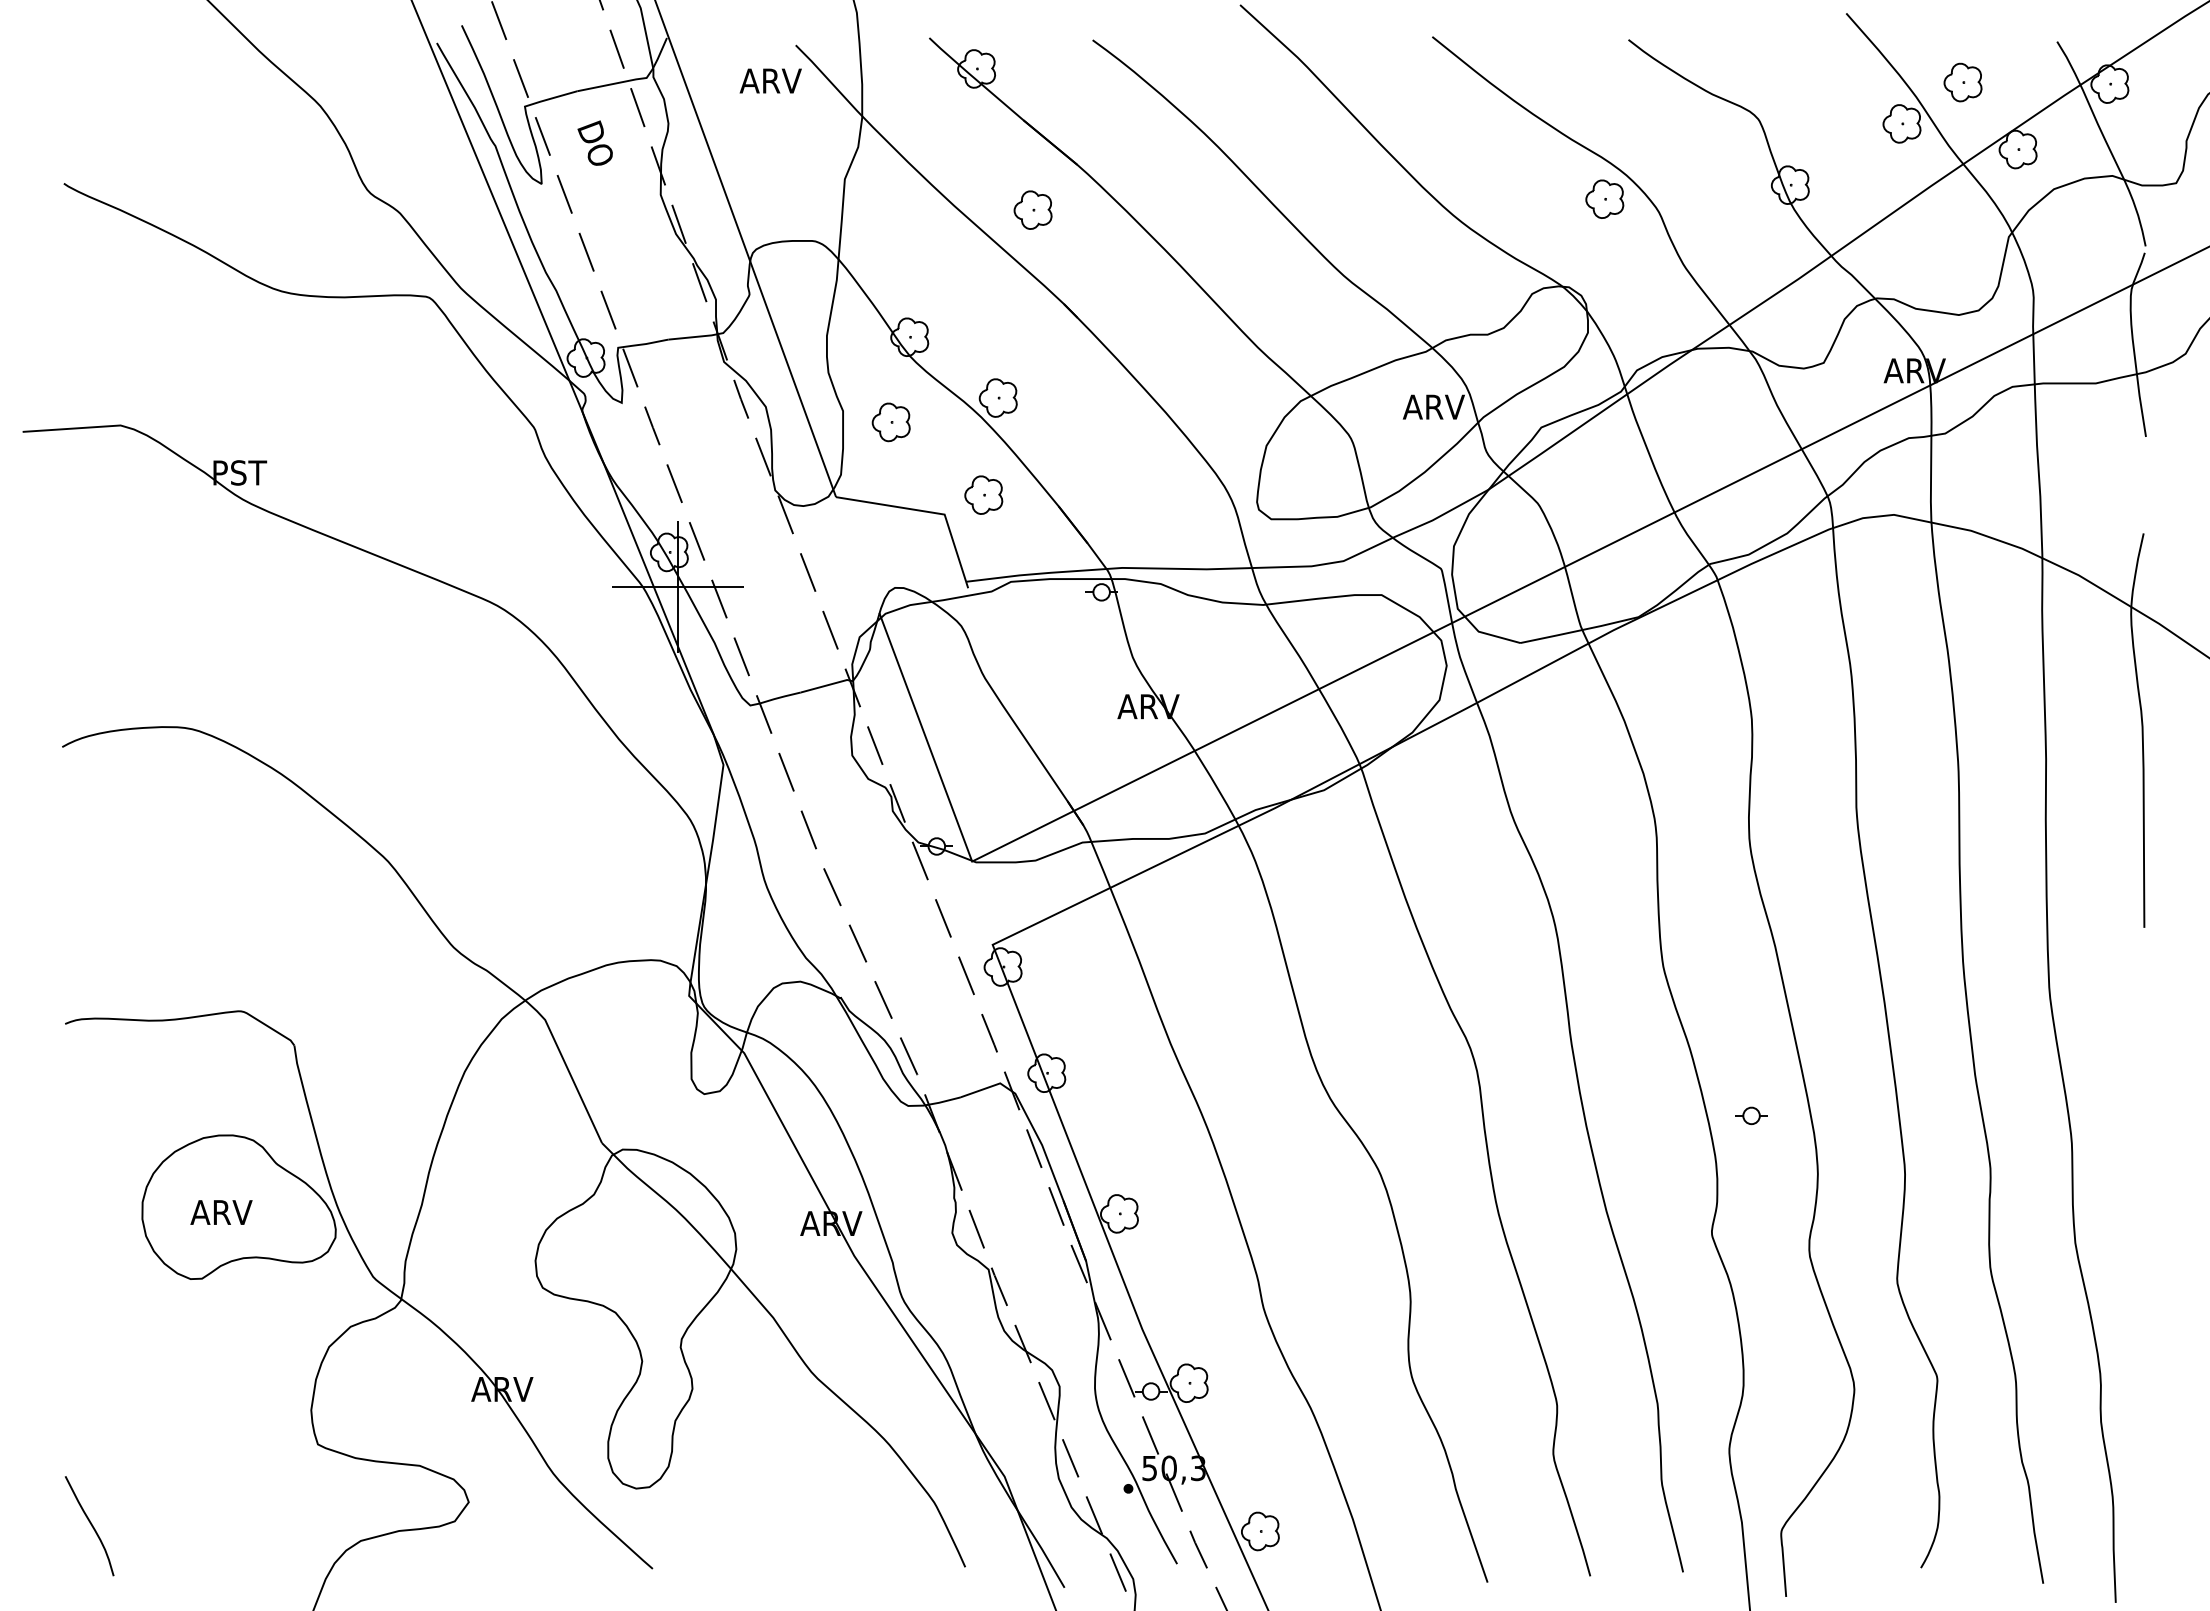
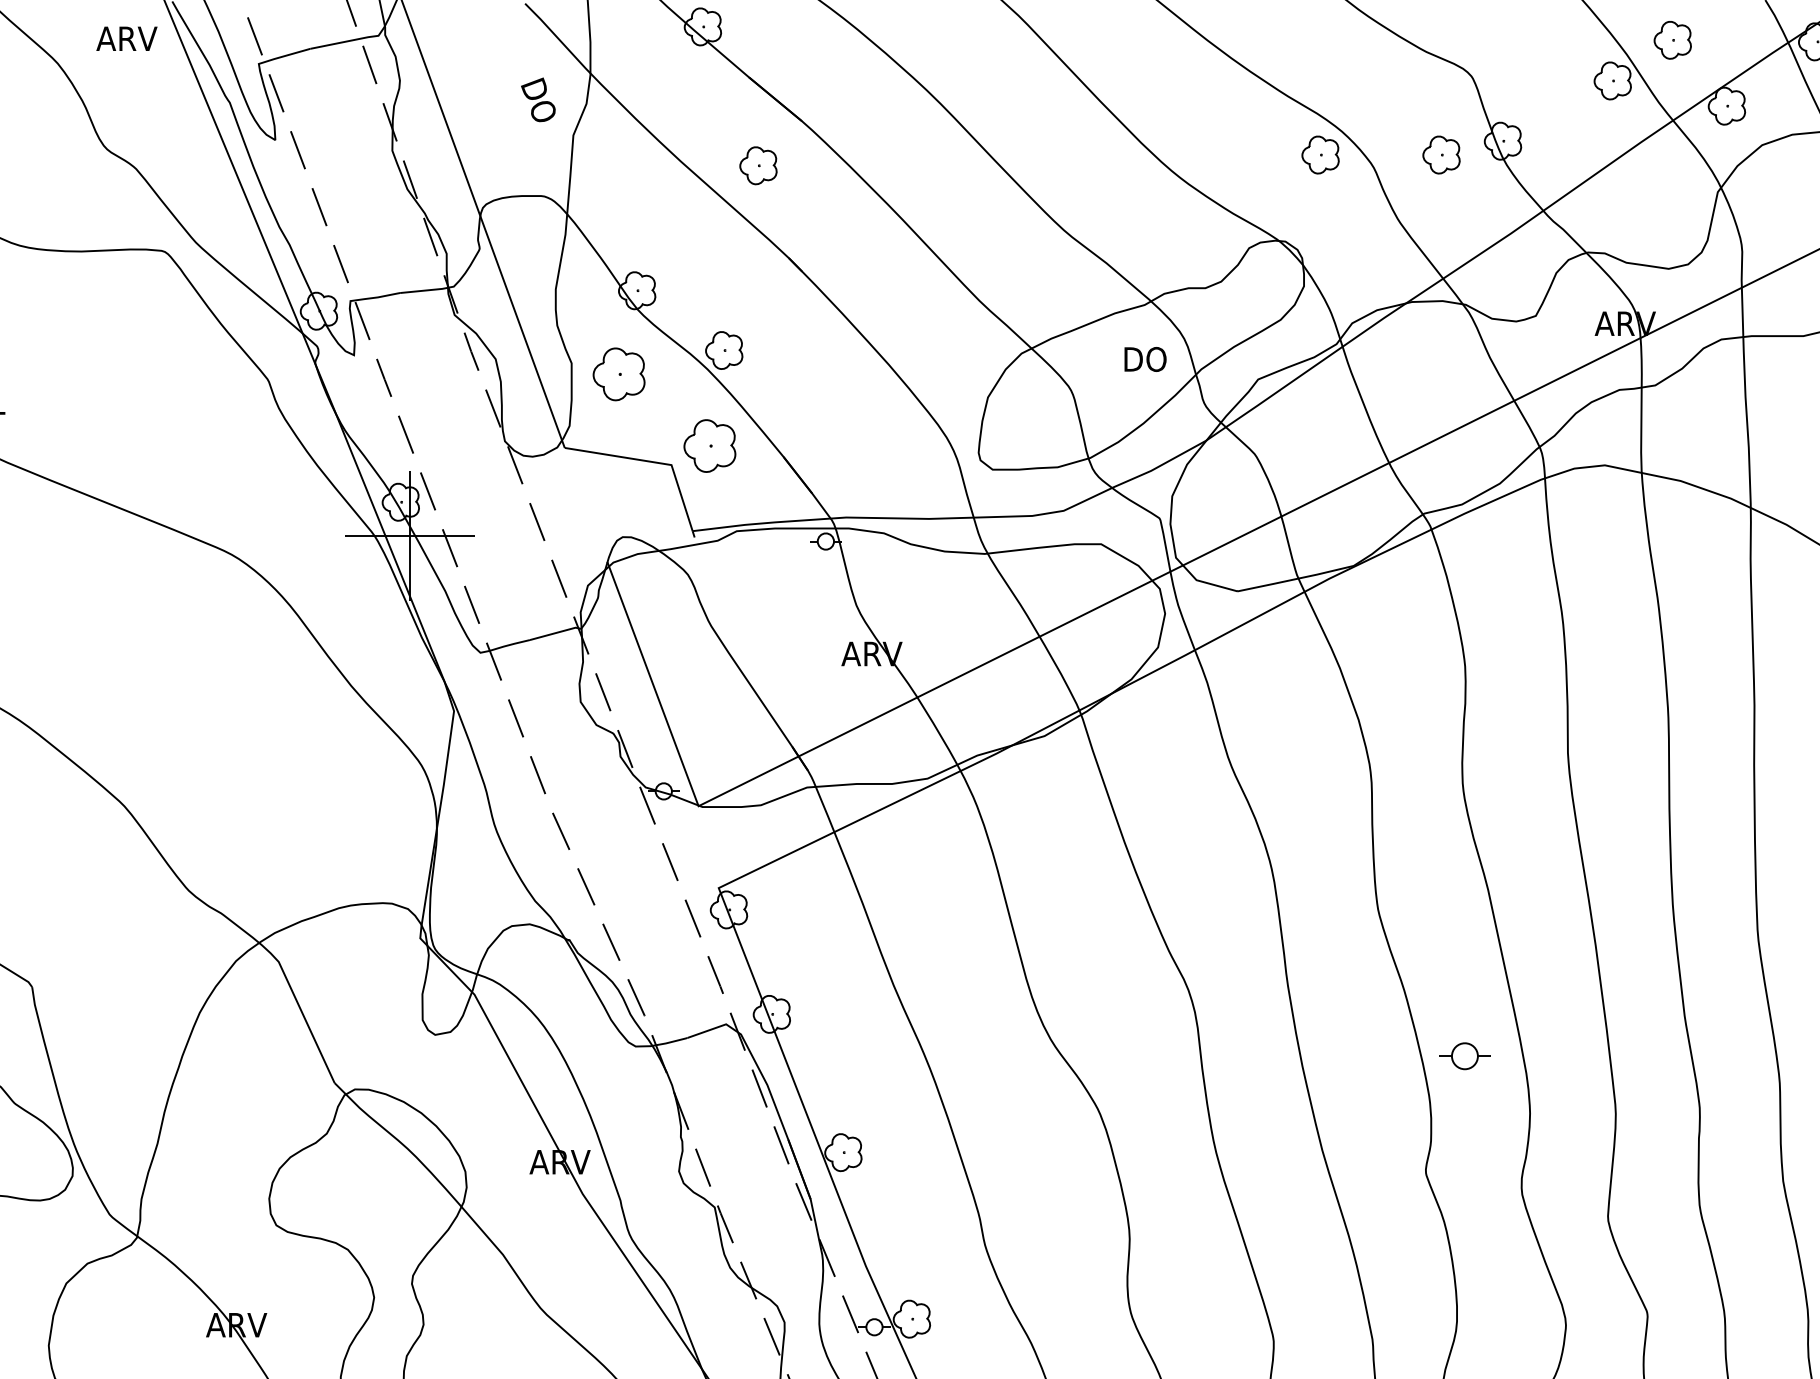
text: (770, 80) -> (126, 38), moved
text: (594, 142) -> (537, 99), moved
part: (1727, 198) -> (1441, 154), added
text: (1433, 406) -> (1152, 358), ARV -> DO
part: (890, 422) -> (618, 374), size x1.4
part: (983, 494) -> (709, 445), size x1.4
part: (1751, 1115) -> (1464, 1055), size x1.6

